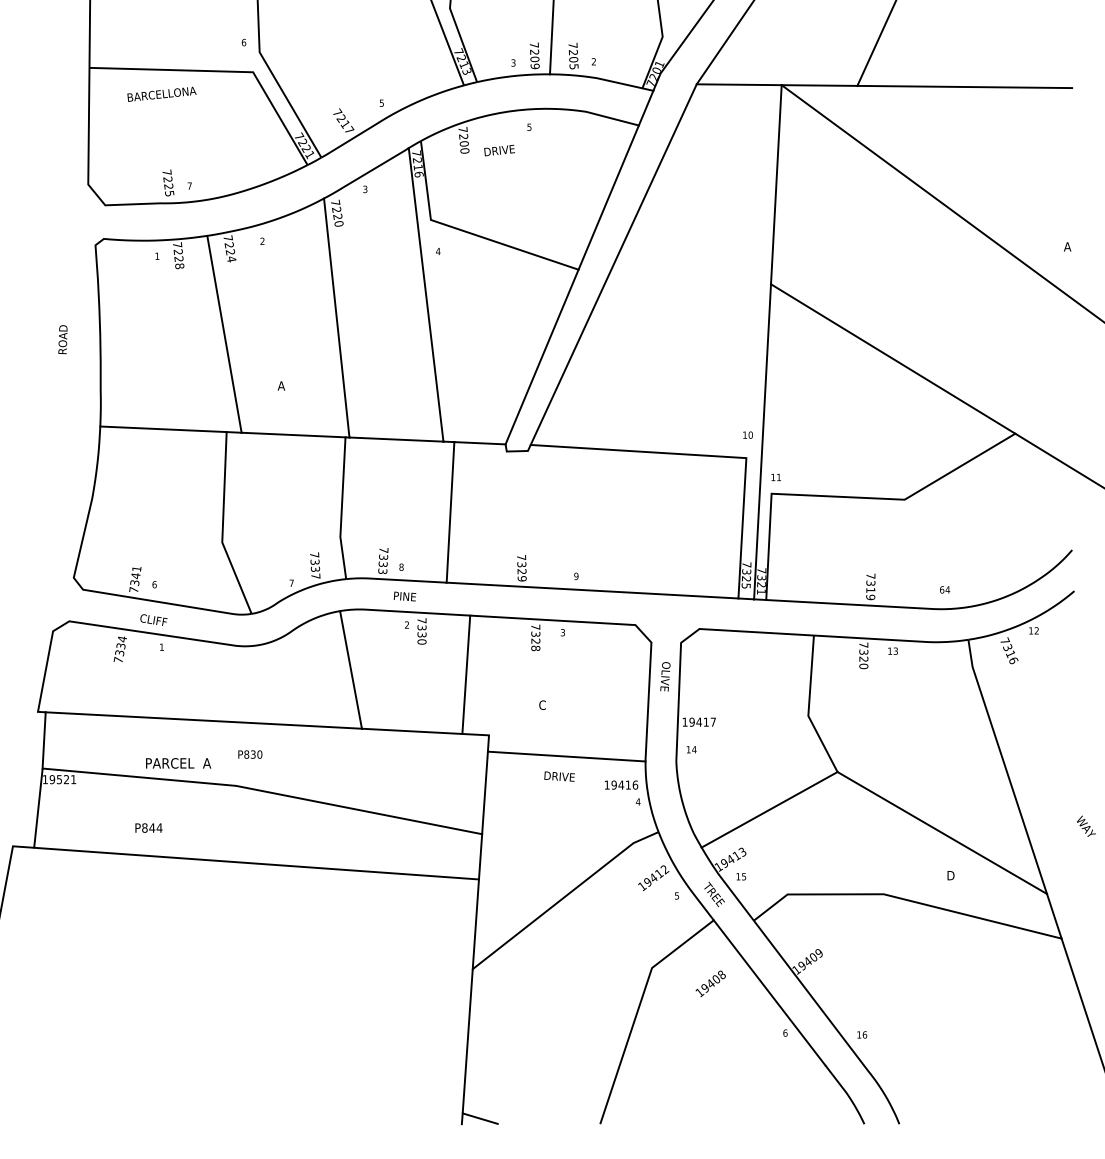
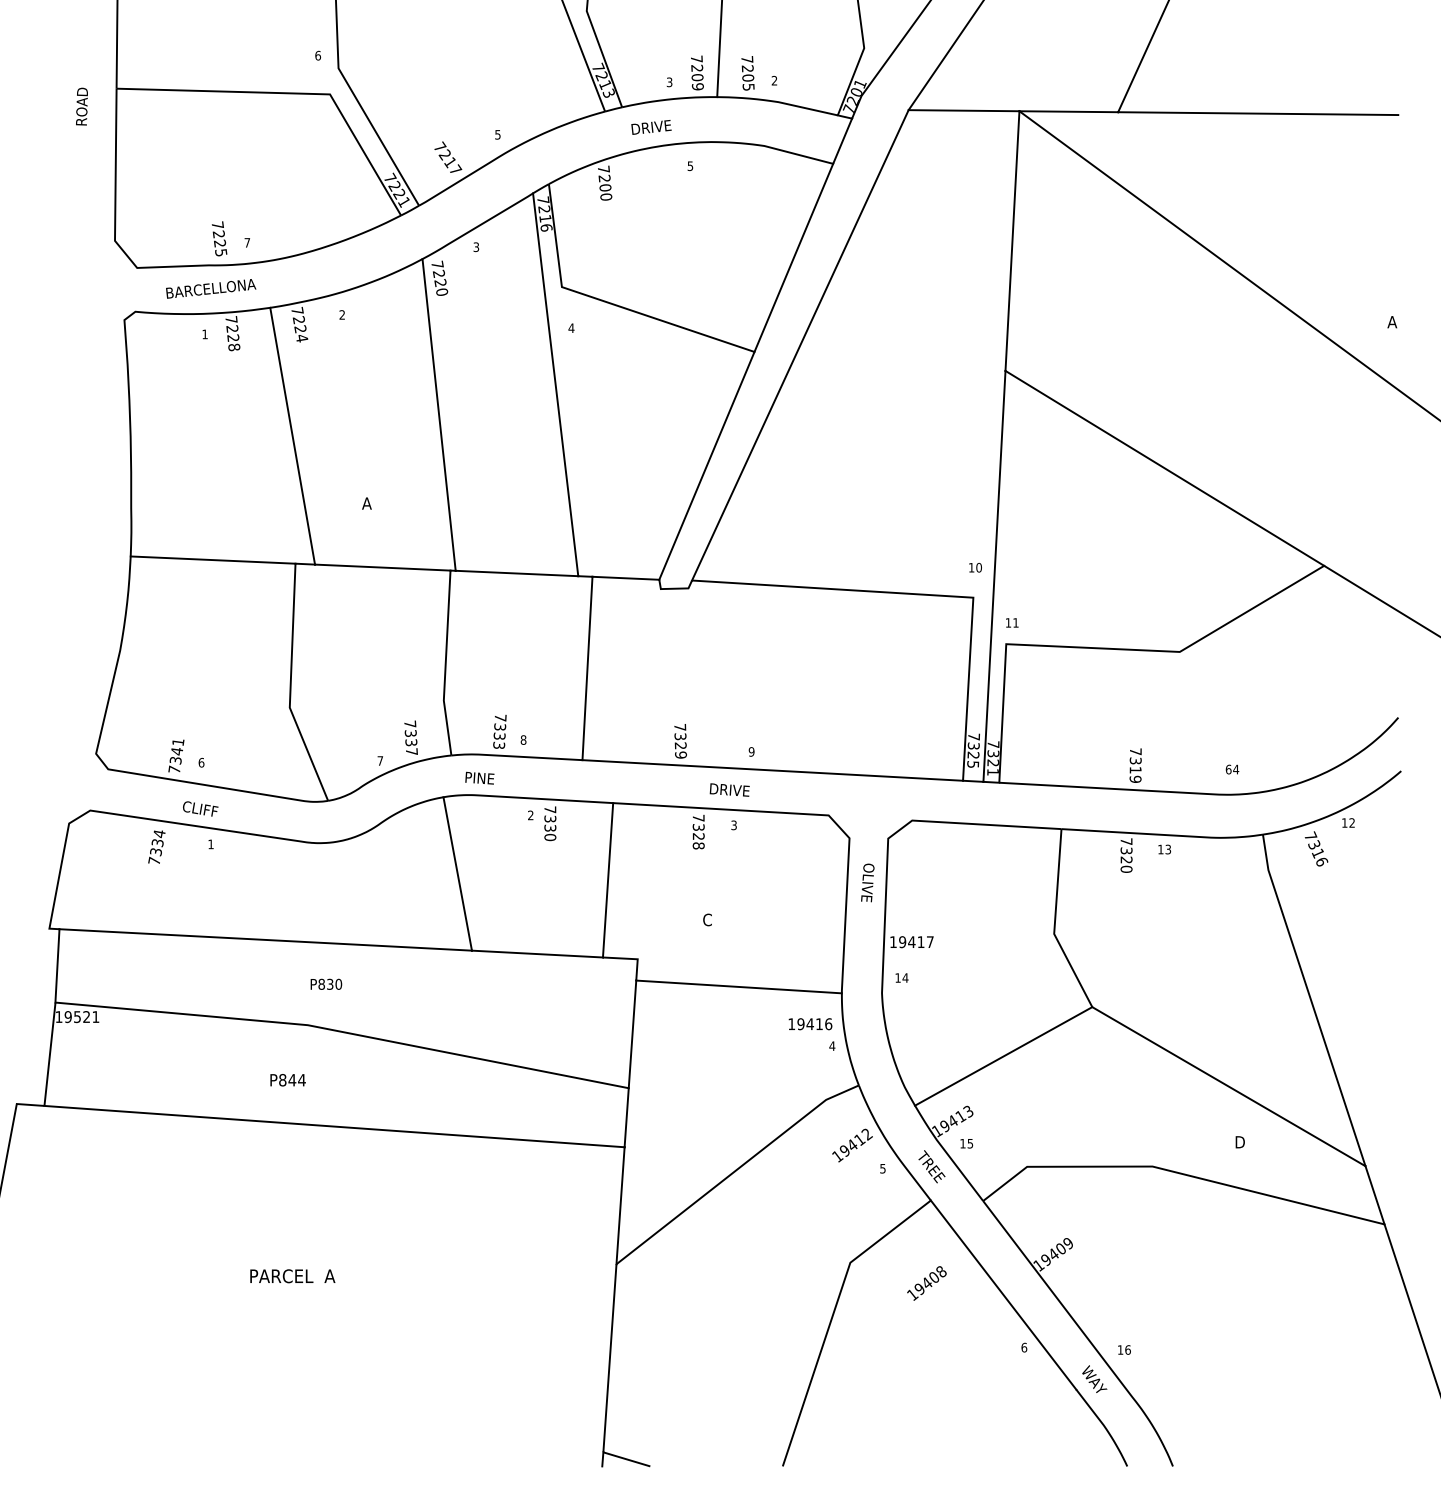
text: (161, 93) -> (210, 287), moved
text: (499, 150) -> (651, 127), moved
text: (62, 339) -> (81, 106), moved
text: (404, 596) -> (479, 778), moved
text: (178, 763) -> (292, 1276), moved
text: (559, 776) -> (729, 789), moved
text: (1086, 825) -> (1094, 1378), moved
text: (148, 827) -> (287, 1079), moved

